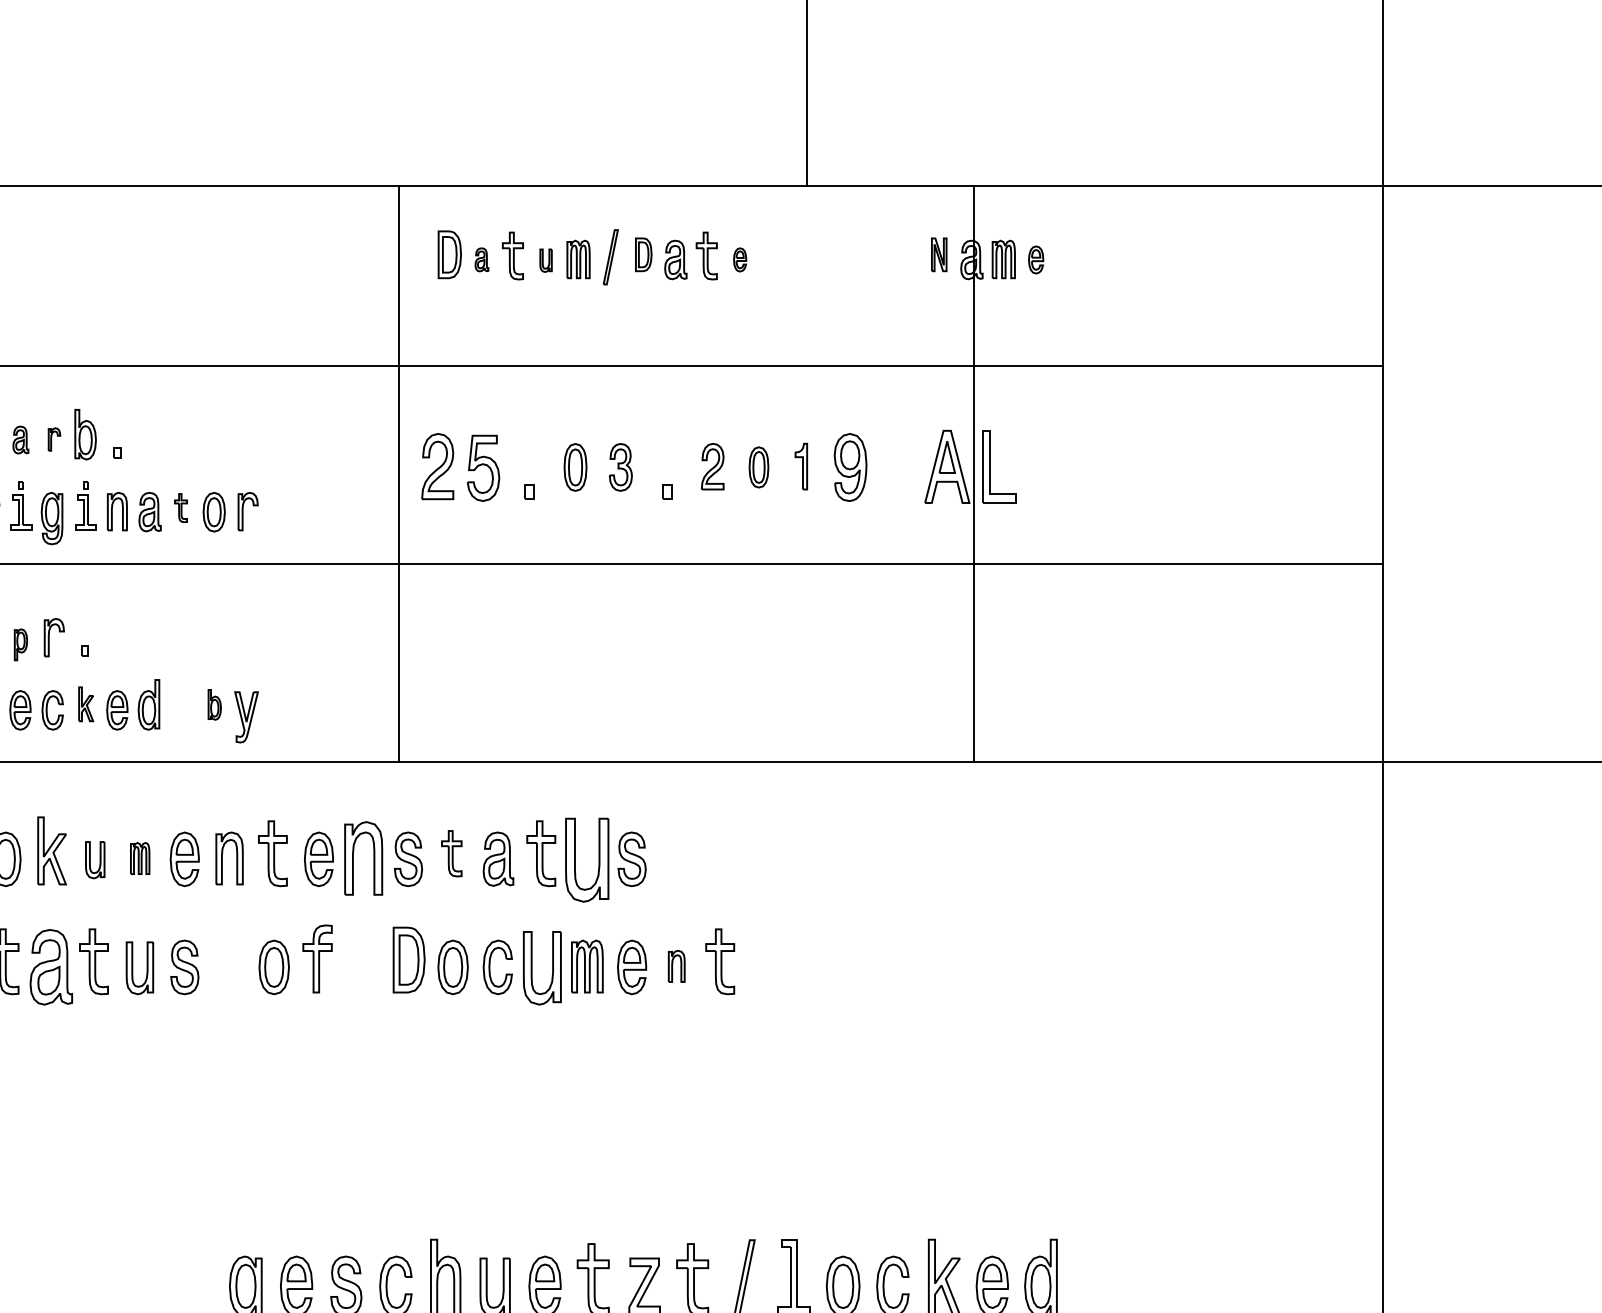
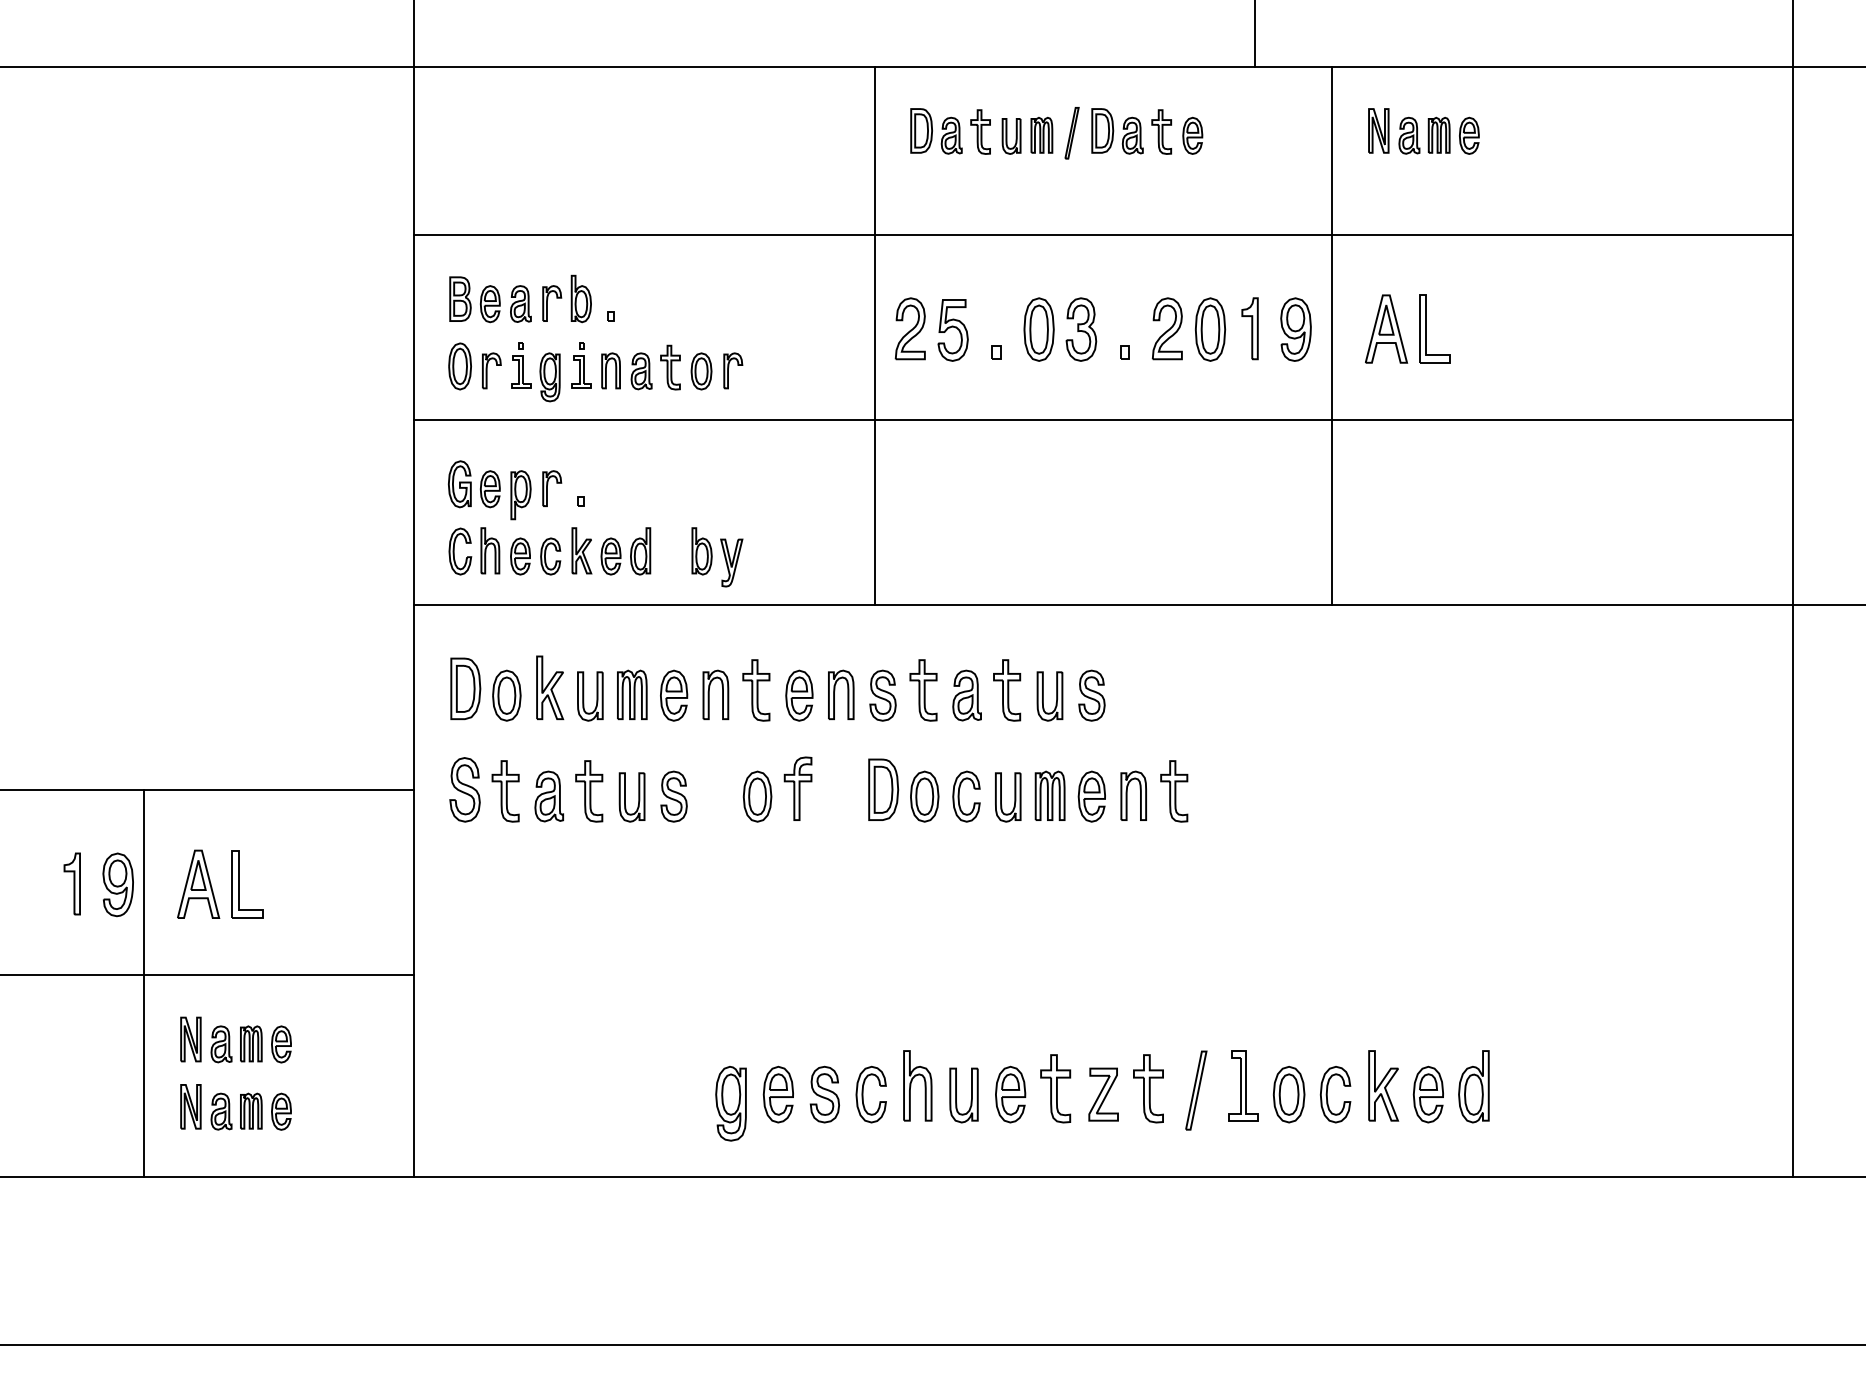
part: (643, 254) -> (1102, 130), size x1.43
part: (938, 254) -> (1378, 130), size x1.43
part: (481, 259) -> (951, 135), size x1.67
part: (739, 259) -> (1192, 135), size x1.67
part: (1036, 259) -> (1469, 135), size x1.43
part: (546, 260) -> (1011, 136), size x1.67
part: (20, 439) -> (520, 303), size x1.43
part: (54, 439) -> (552, 303), size x1.67
part: (711, 466) -> (1166, 328), size x1.43
part: (800, 466) -> (1249, 328), size x1.43
part: (574, 467) -> (1038, 329), size x1.43
part: (620, 467) -> (1081, 329), size x1.43
part: (759, 467) -> (1210, 329), size x1.67
line: (974, 473) -> (1332, 335), moved
part: (181, 508) -> (670, 367), size x1.67
part: (20, 645) -> (520, 495), size x1.67
part: (85, 703) -> (581, 550), size x1.43
part: (214, 704) -> (701, 551), size x1.67
part: (451, 853) -> (923, 690), size x1.43
part: (140, 858) -> (632, 694), size x1.67
part: (364, 858) -> (841, 694), size x0.71
part: (95, 860) -> (590, 696), size x1.43
part: (586, 860) -> (1049, 696), size x0.62
part: (676, 966) -> (1133, 795), size x1.67
part: (50, 967) -> (548, 796), size x0.71
part: (542, 968) -> (1008, 797), size x0.71

